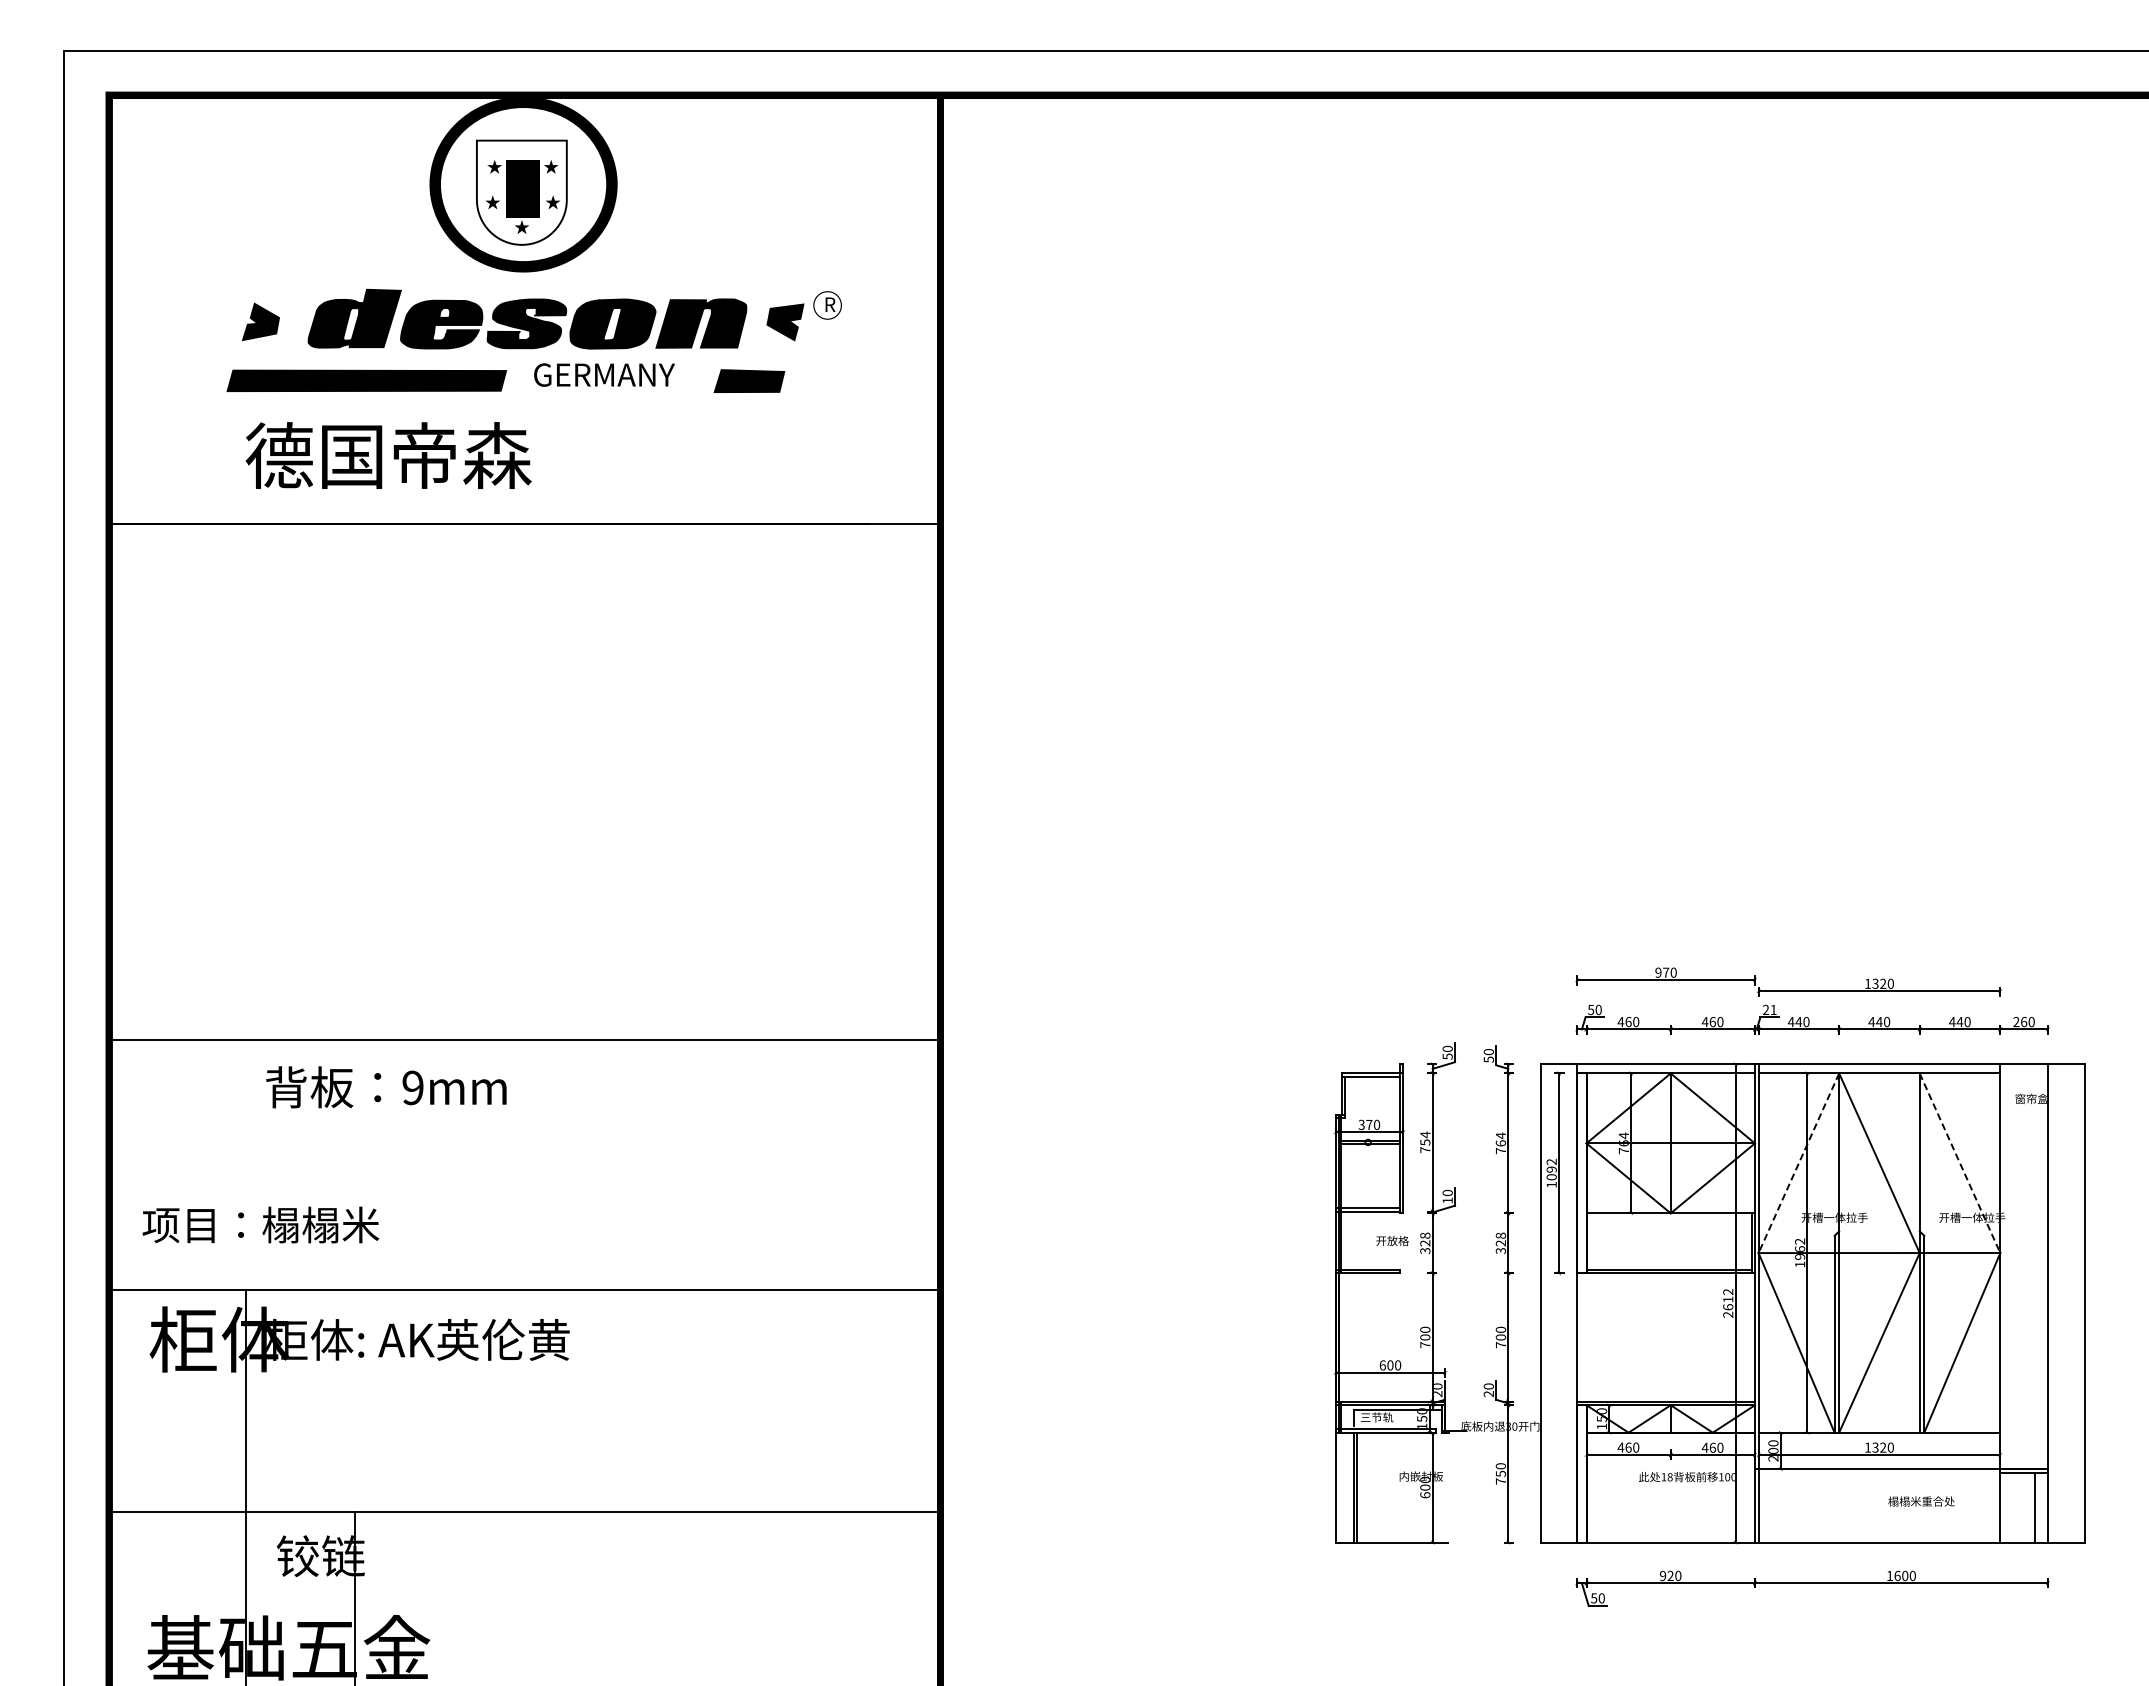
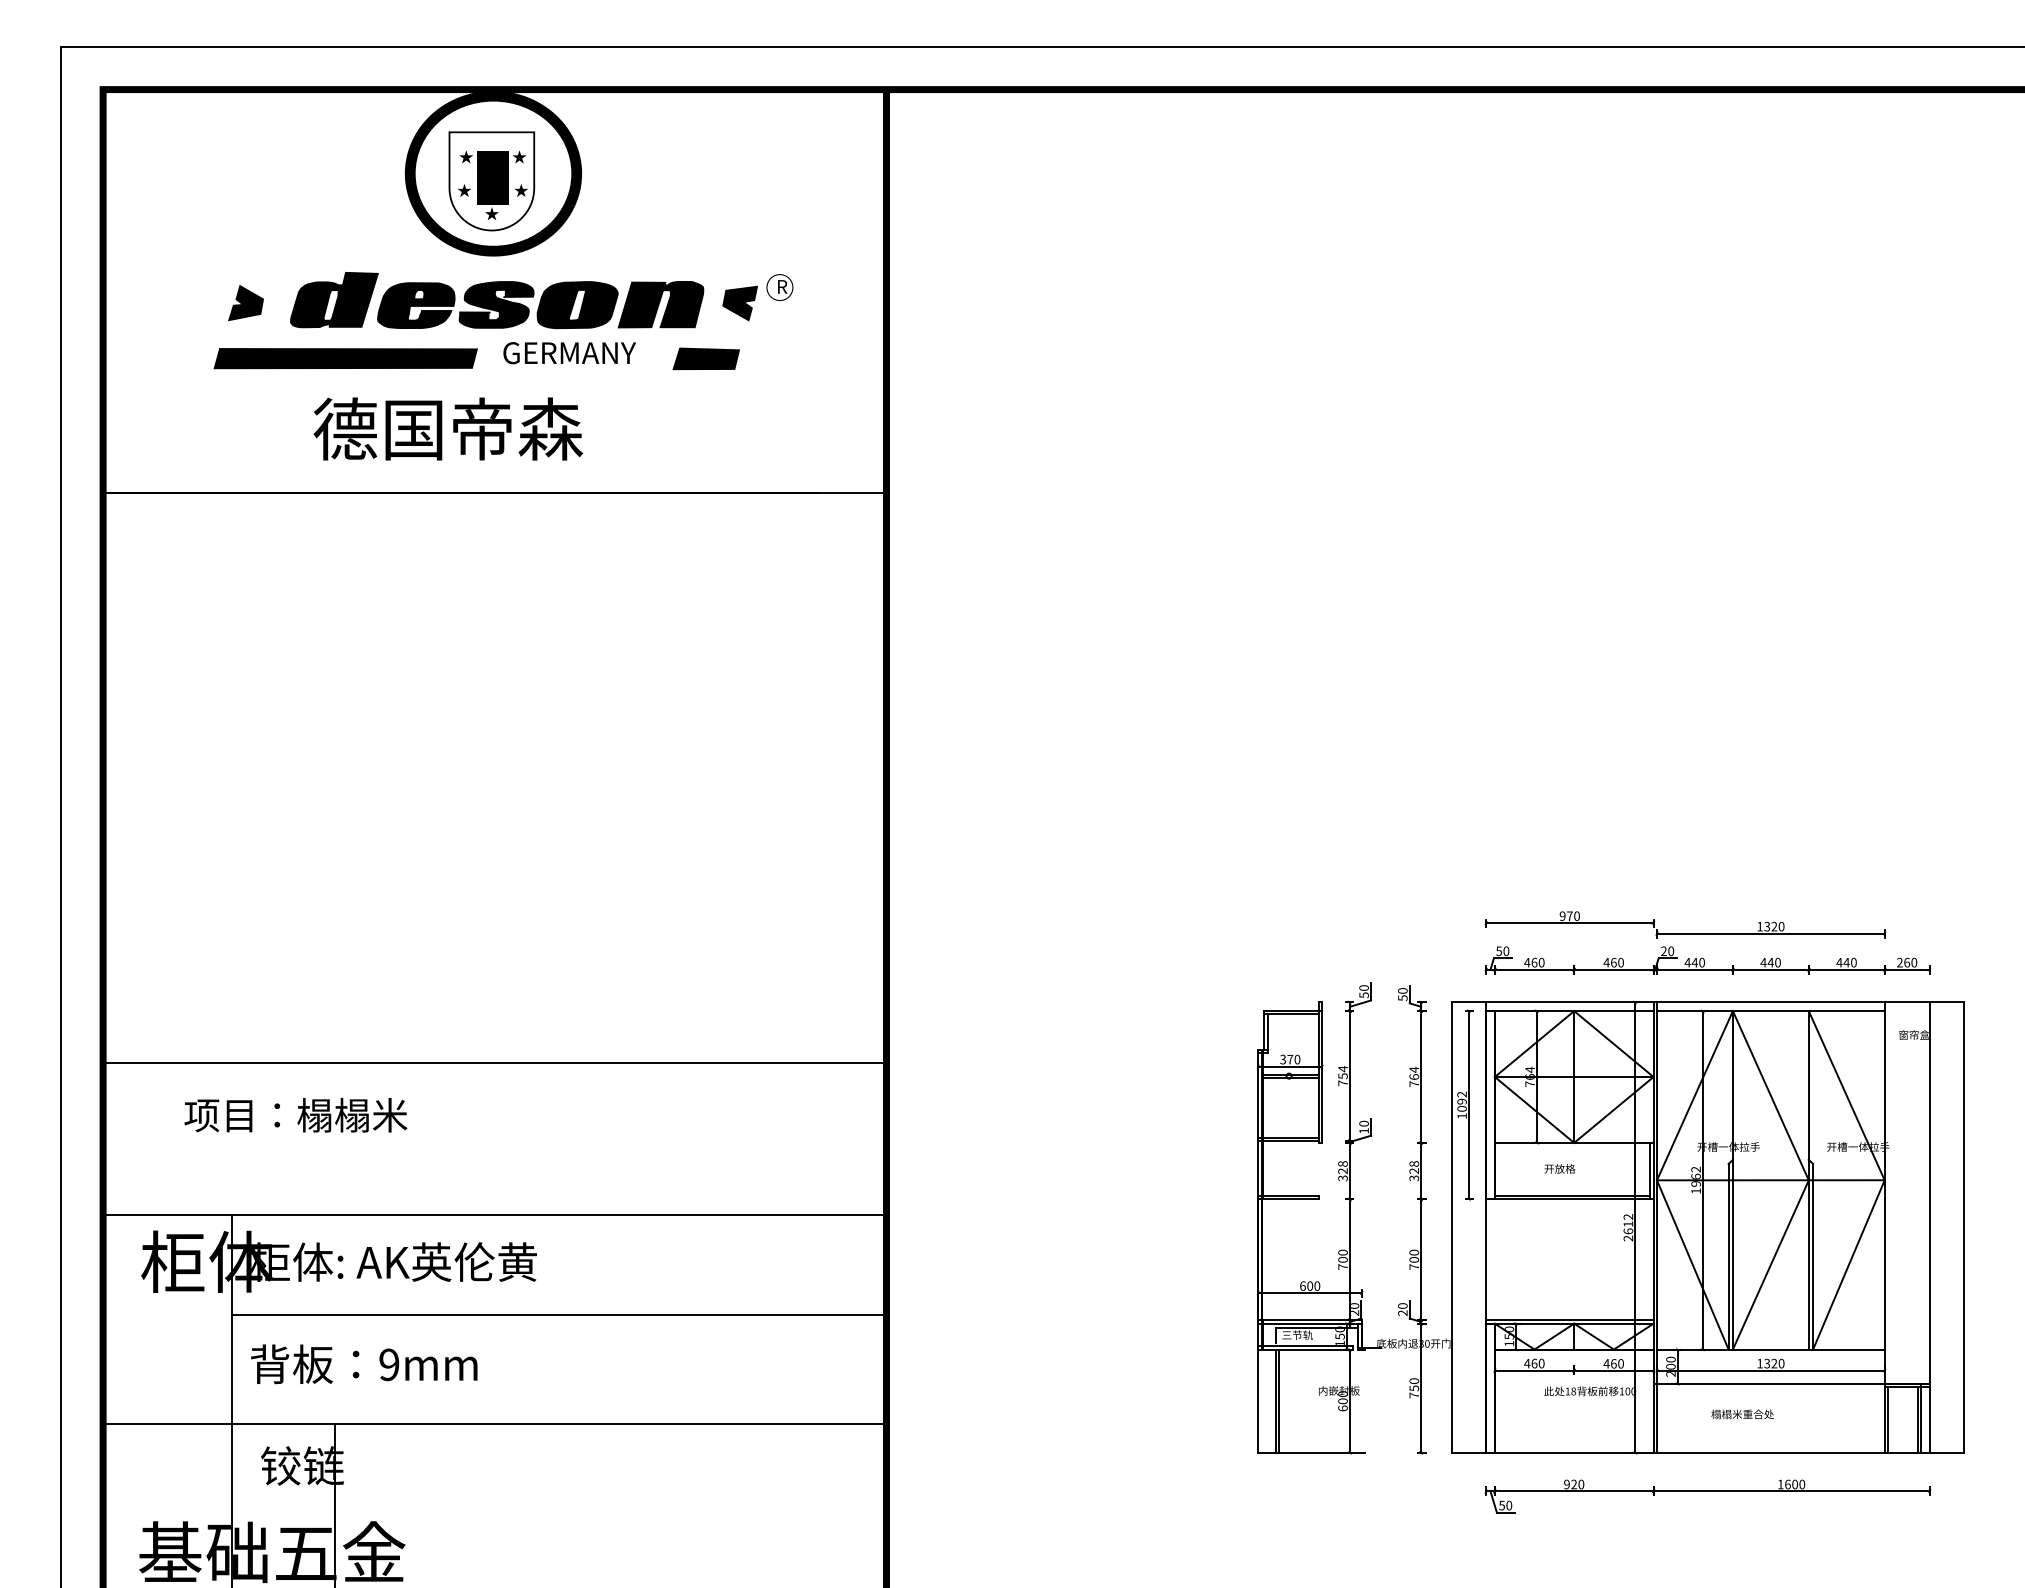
text: (388, 455) -> (448, 428), moved
text: (1773, 1009) -> (1671, 950), 21 -> 20
line: (524, 1040) -> (494, 1062), moved
text: (386, 1087) -> (364, 1364), moved
line: (1798, 1163) -> (1694, 1095), dashed -> solid
line: (1960, 1163) -> (1847, 1095), dashed -> solid
text: (260, 1224) -> (295, 1114), moved
text: (1392, 1240) -> (1559, 1168), moved
line: (592, 1396) -> (558, 1315), added
text: (1921, 1501) -> (1742, 1414), moved
line: (2038, 1505) -> (1920, 1418), added
line: (2003, 1507) -> (1887, 1420), added

